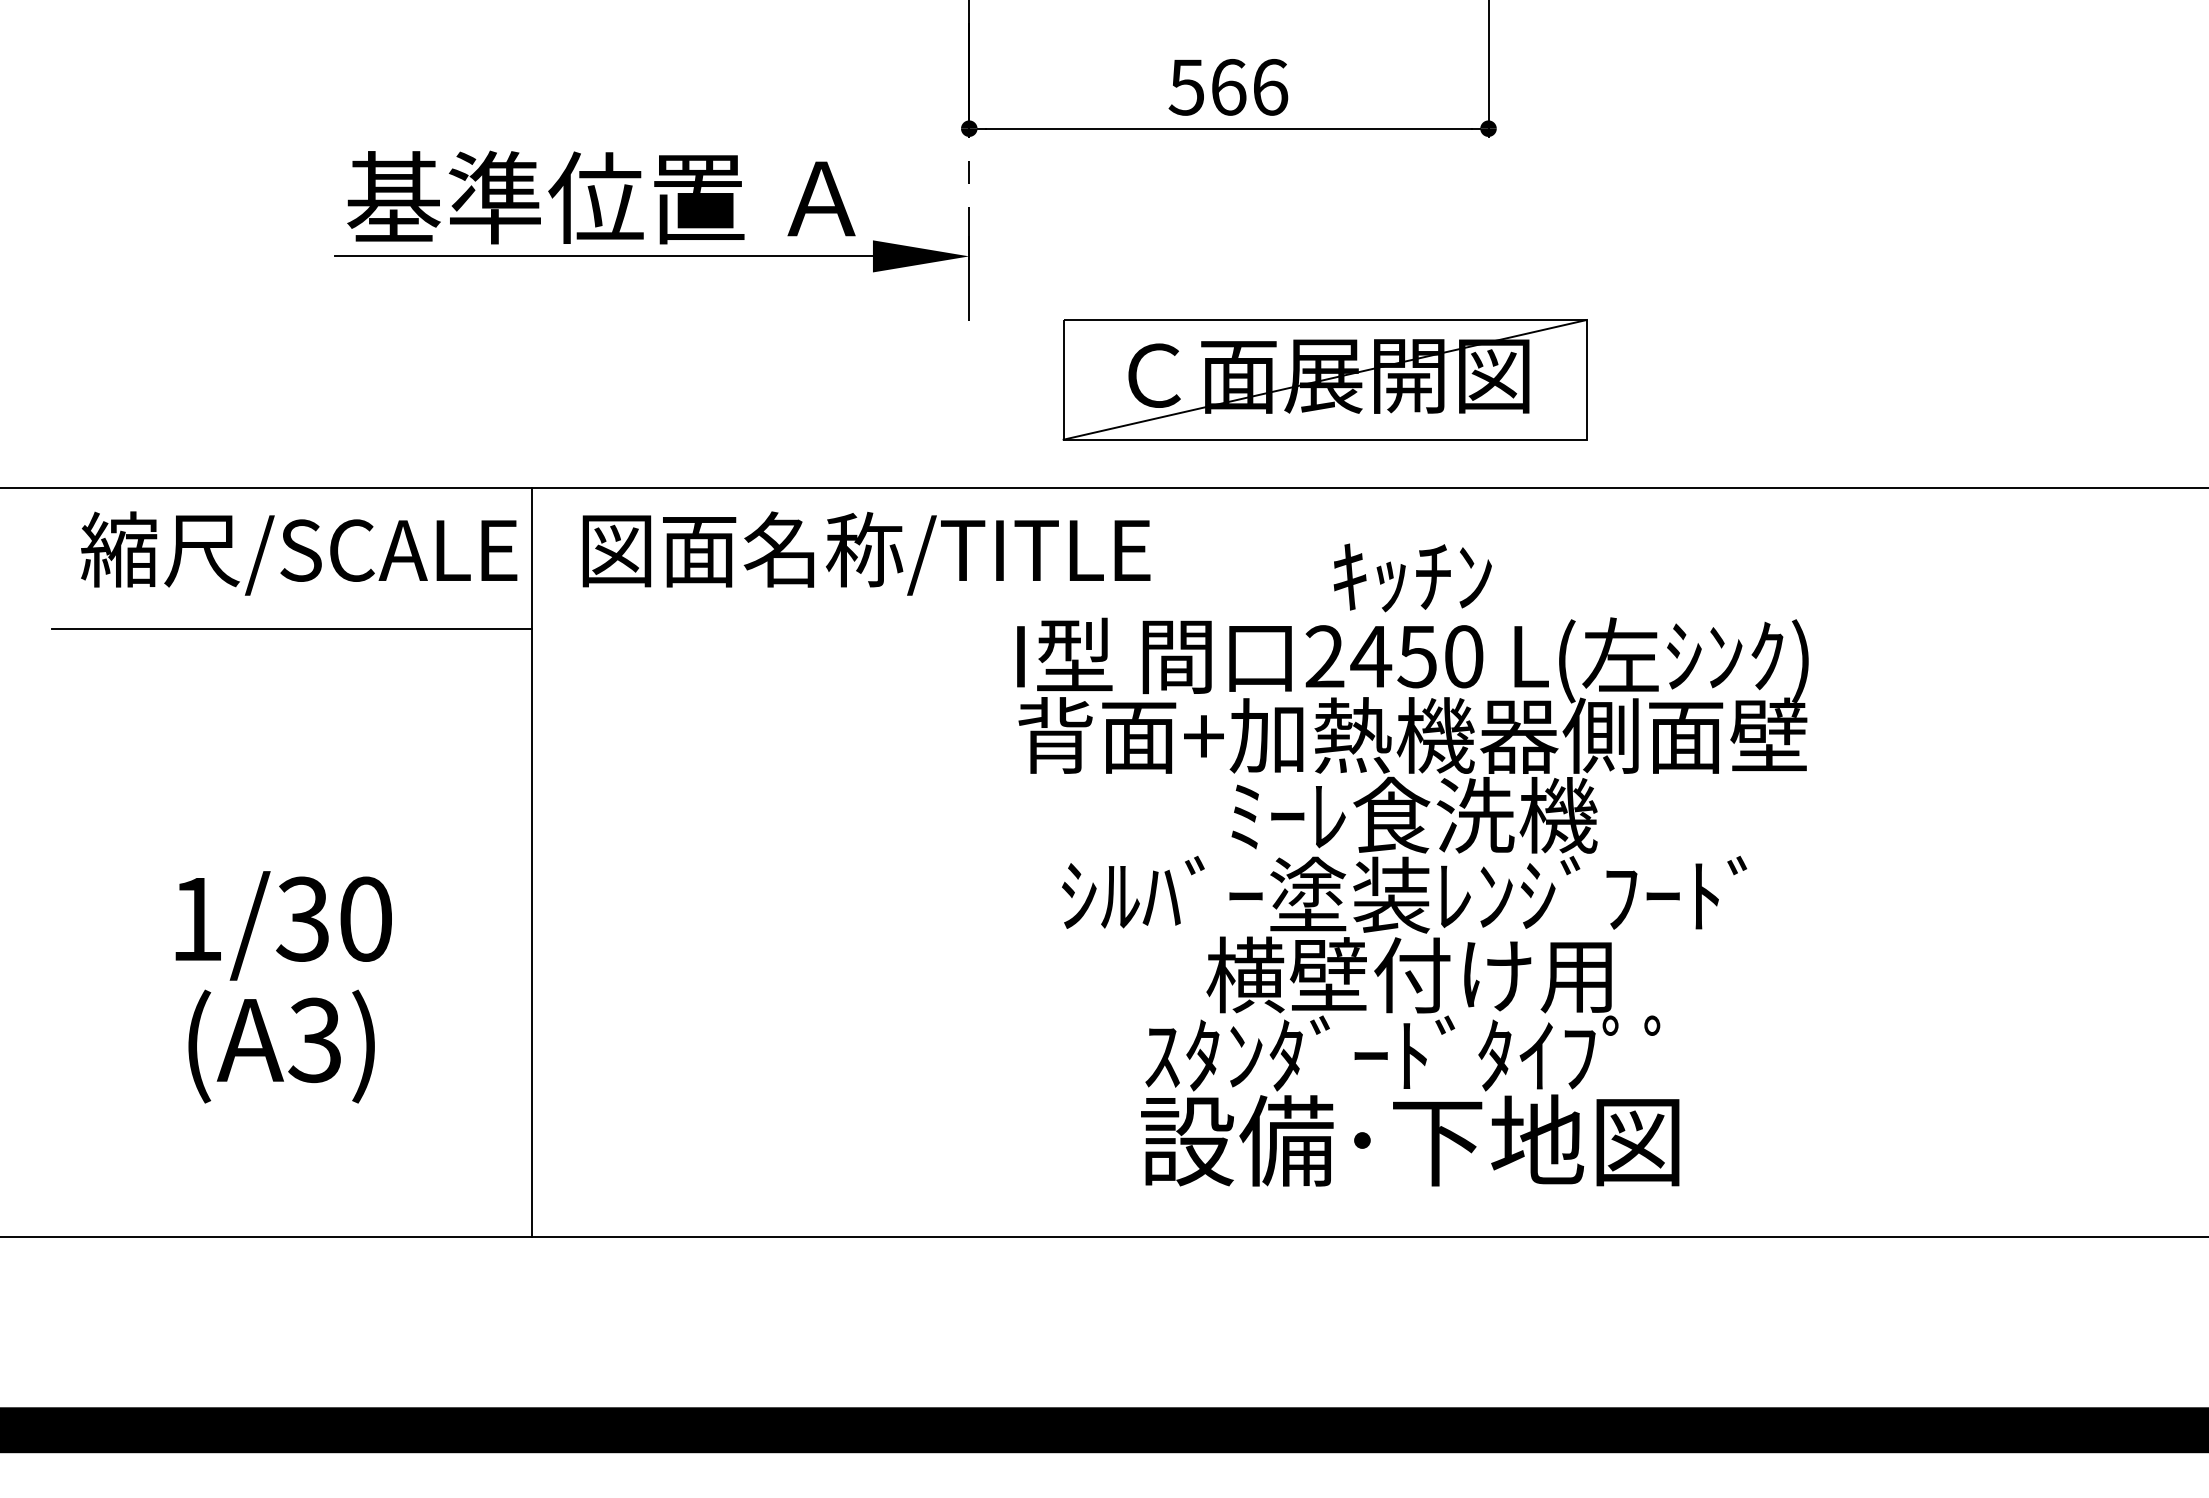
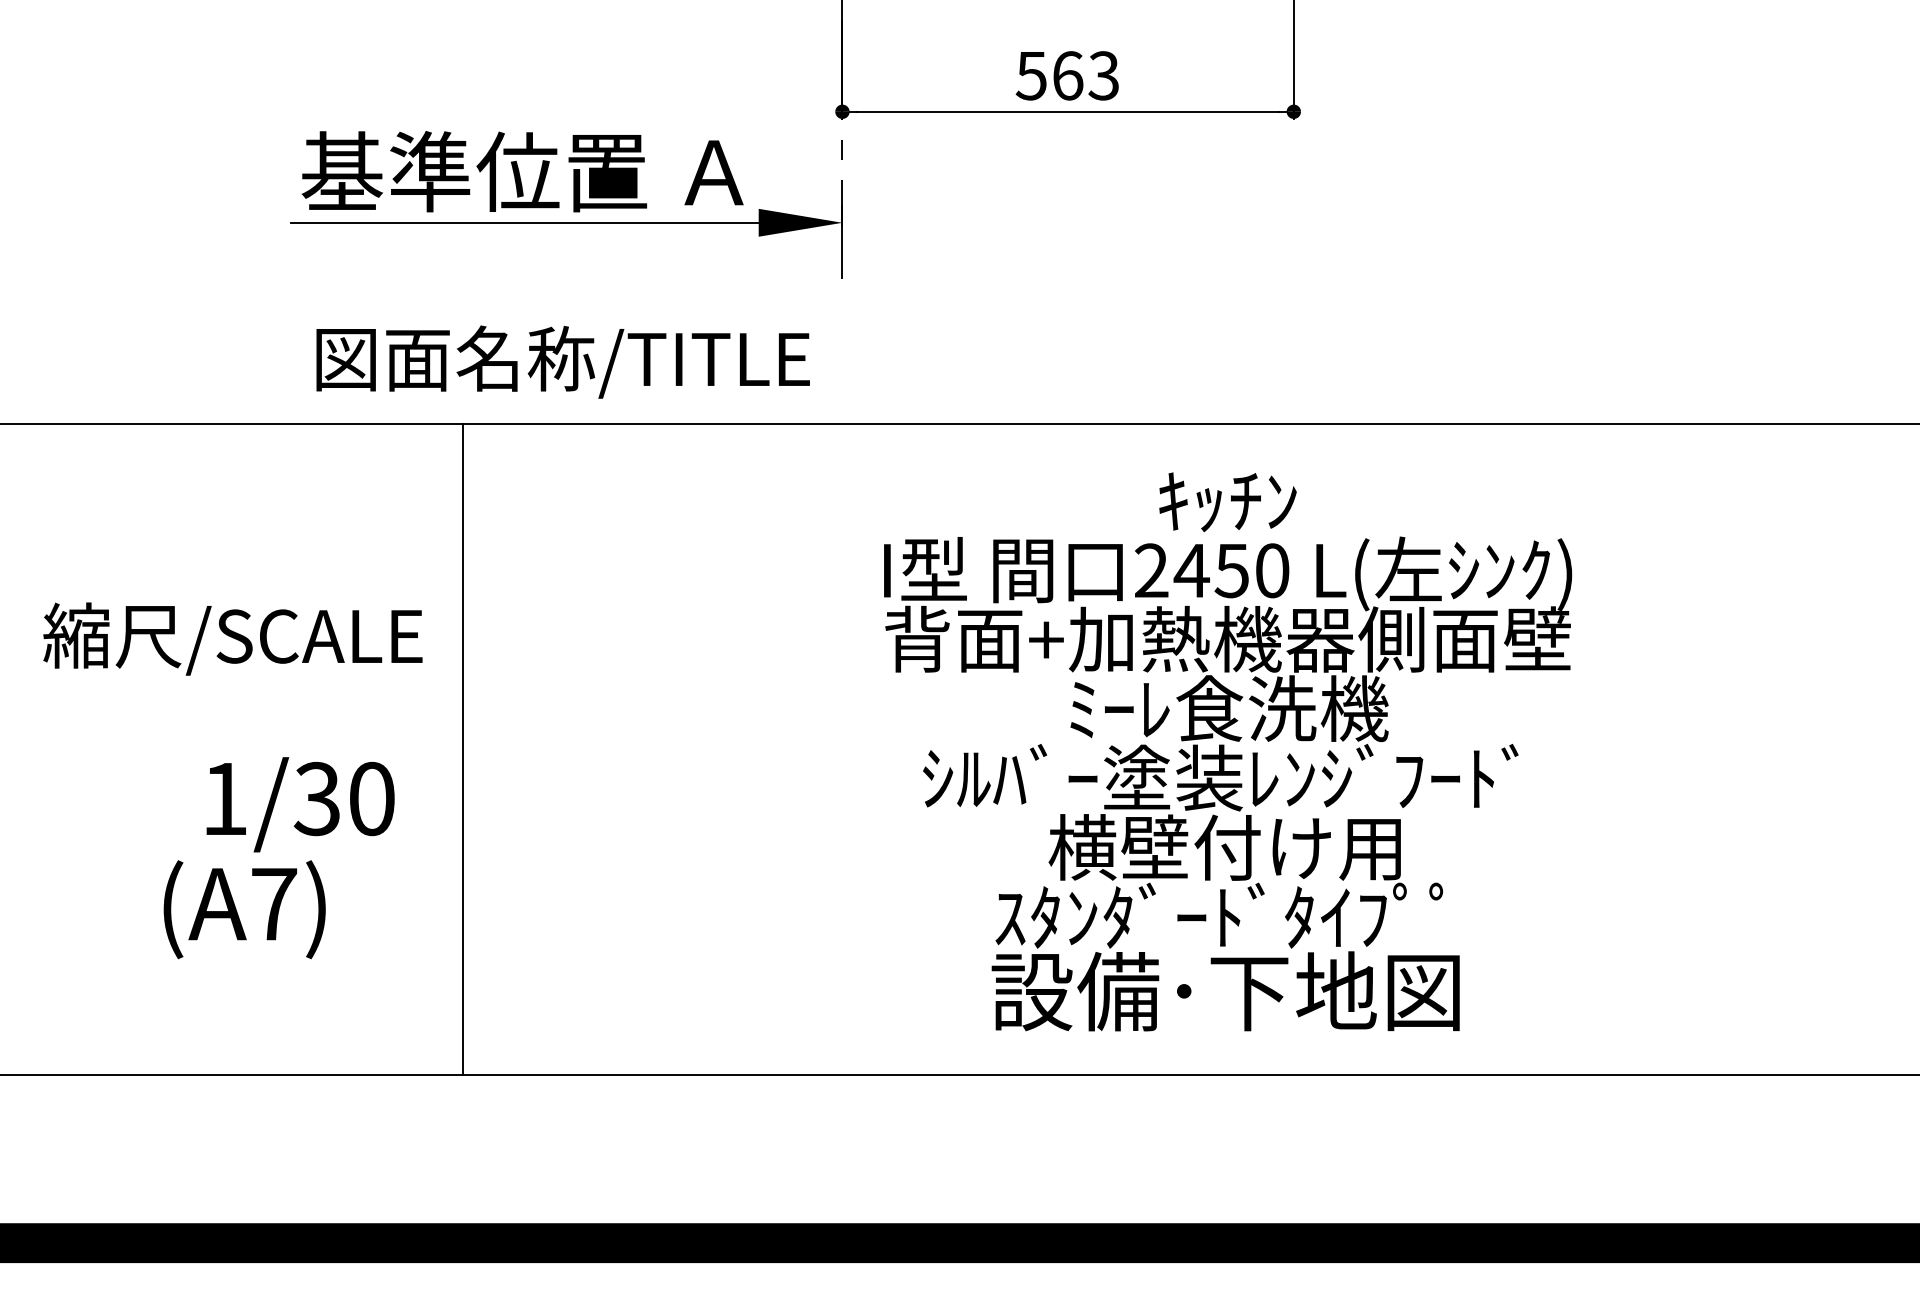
text: (1269, 86) -> (1103, 75), 566 -> 563
part: (1324, 379) -> (1151, 329), removed
text: (298, 552) -> (232, 638), moved
text: (865, 552) -> (562, 361), moved
line: (291, 628) -> (253, 546), removed
text: (283, 925) -> (300, 804), moved
text: (314, 1040) -> (273, 904), (A3) -> (A7)

